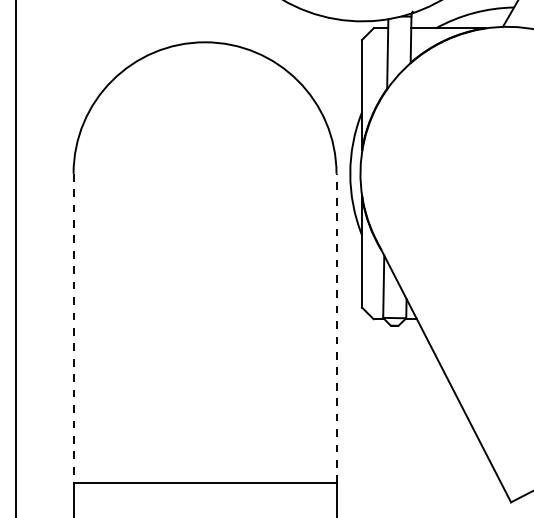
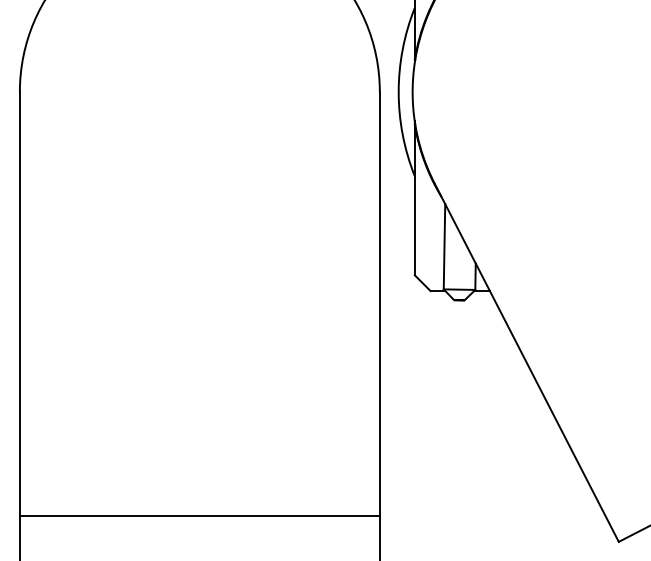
line: (73, 328) -> (19, 303), dashed -> solid
line: (336, 328) -> (379, 303), dashed -> solid

